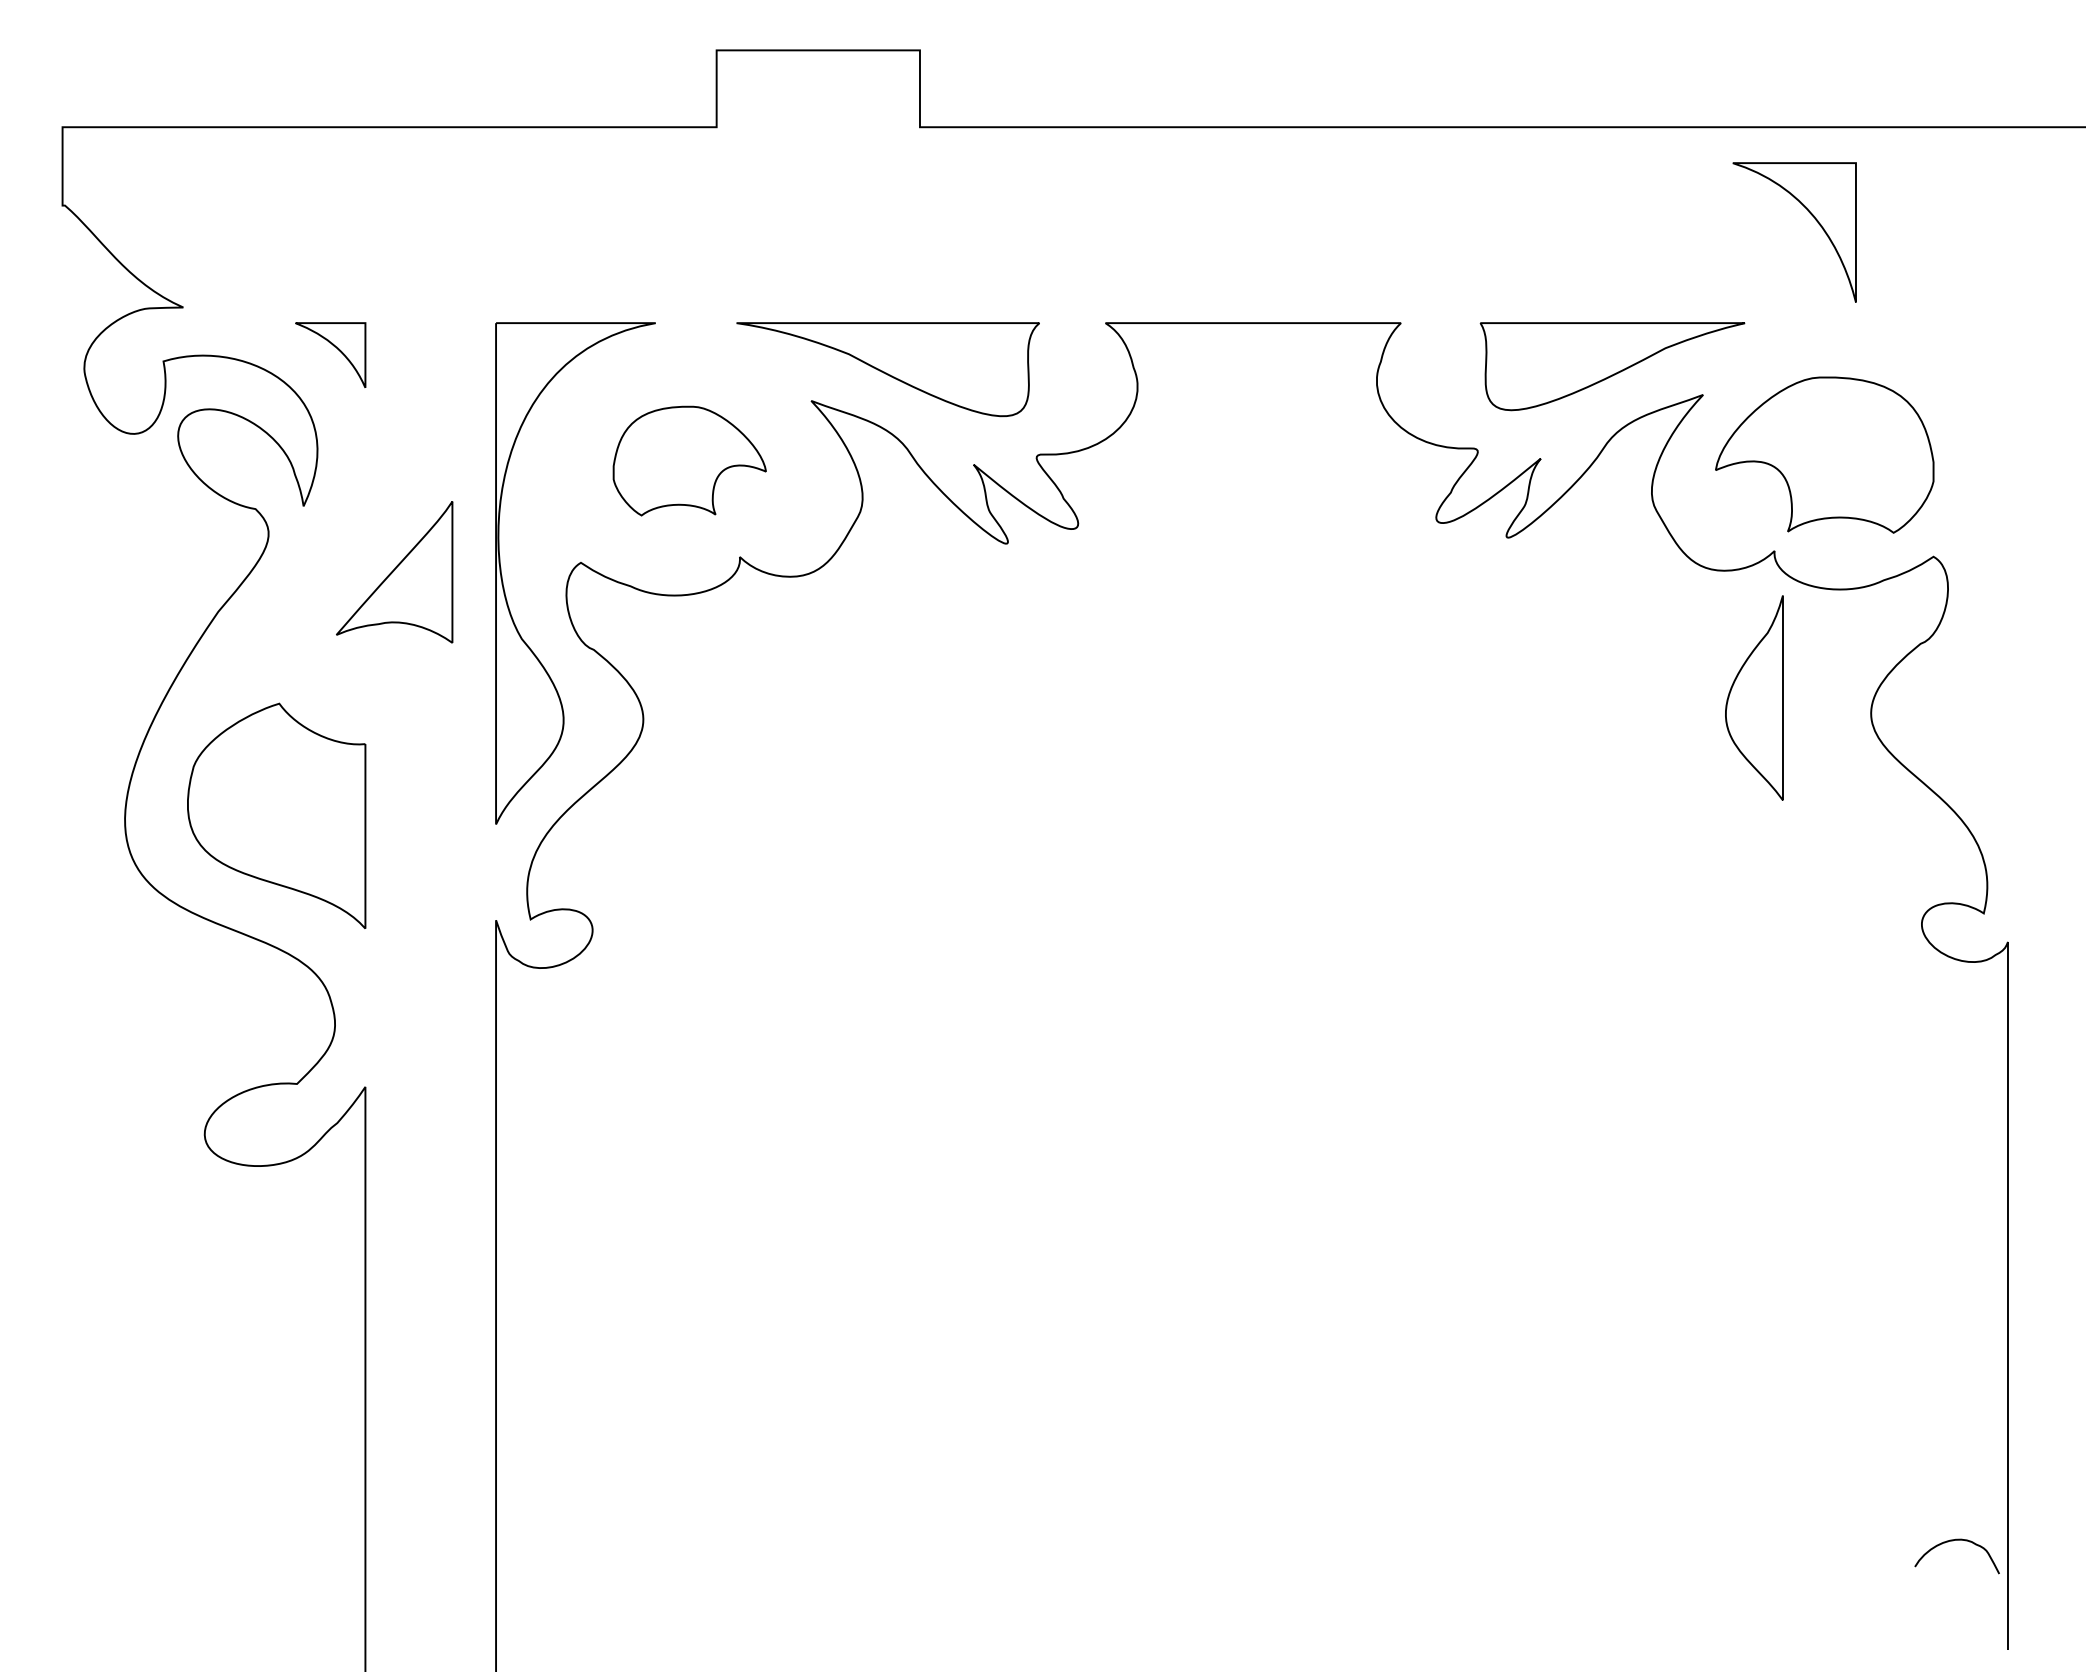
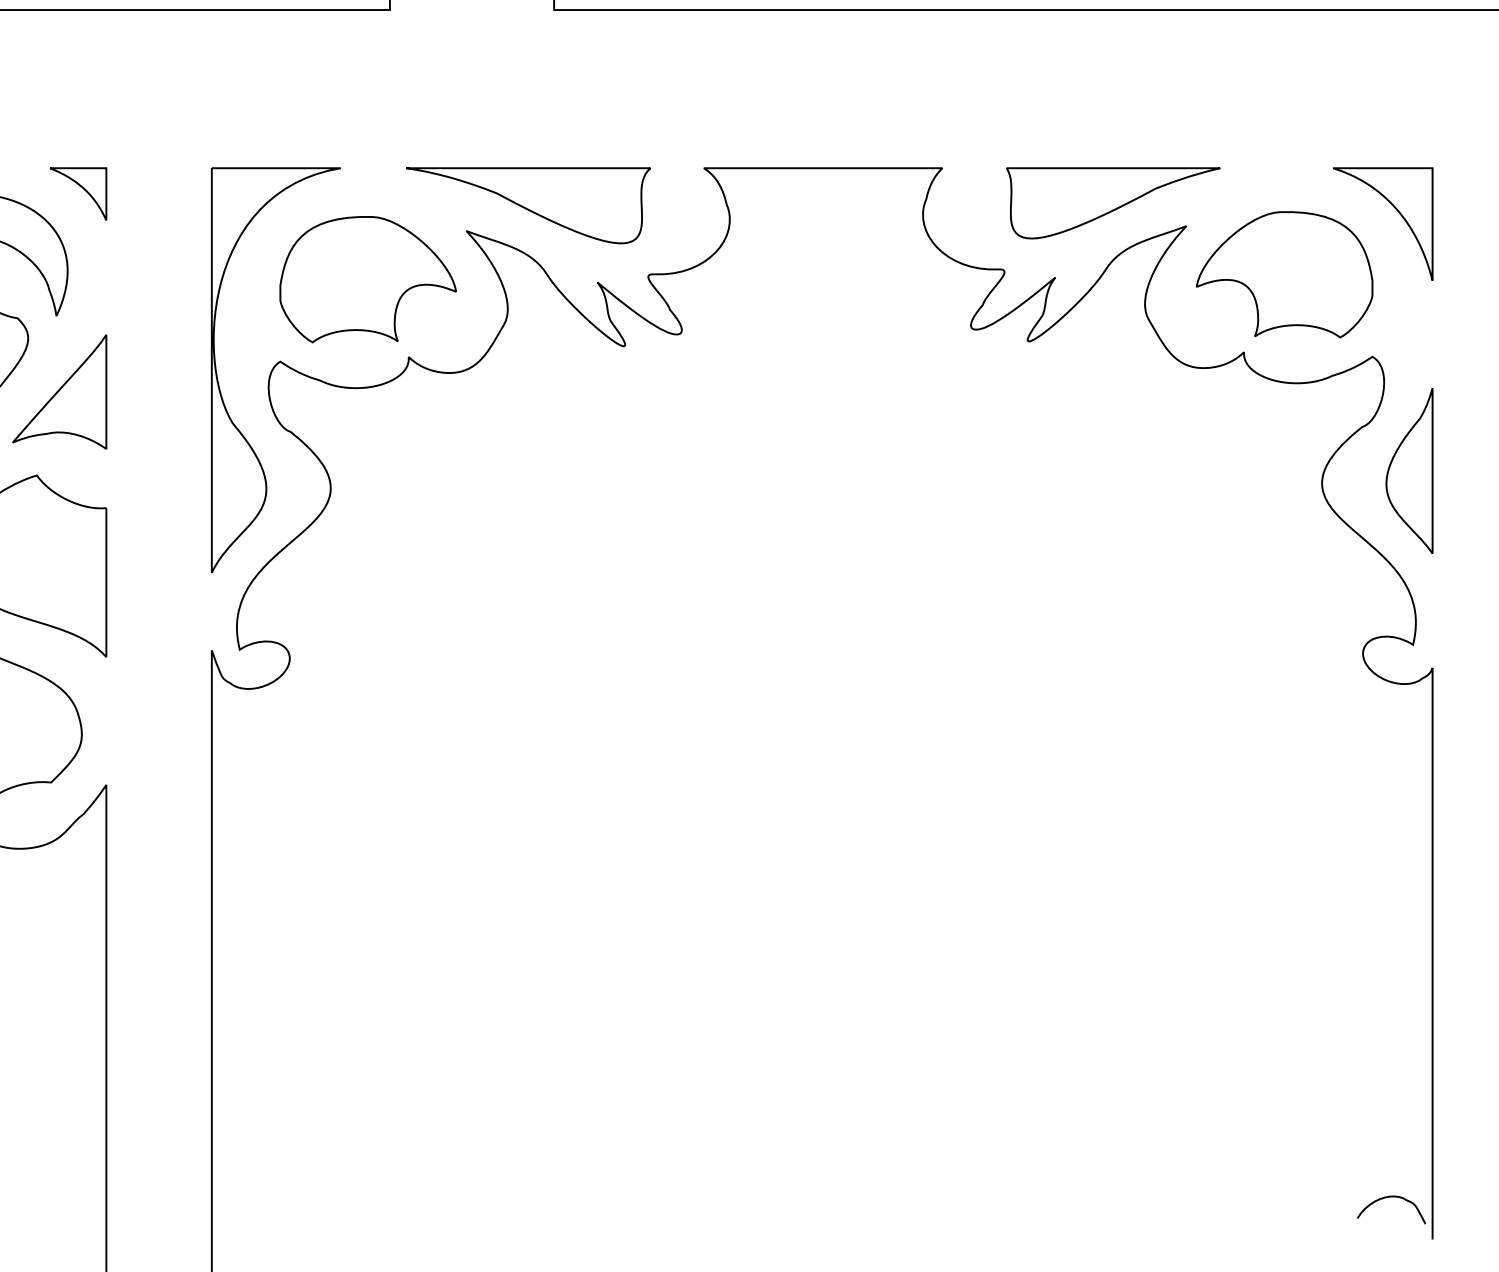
part: (1811, 215) -> (1396, 210), moved
part: (689, 460) -> (368, 279), size x1.43
part: (394, 572) -> (59, 392), moved
part: (1754, 697) -> (1409, 470), moved
curve: (1953, 1541) -> (1388, 1197), moved

